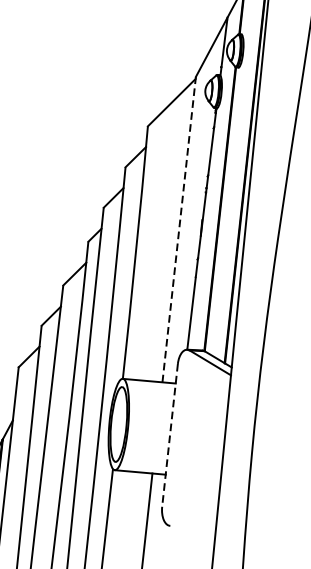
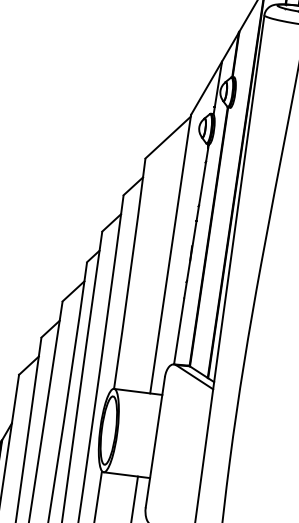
line: (179, 230) -> (170, 254), dashed -> solid
line: (170, 435) -> (155, 442), dashed -> solid

